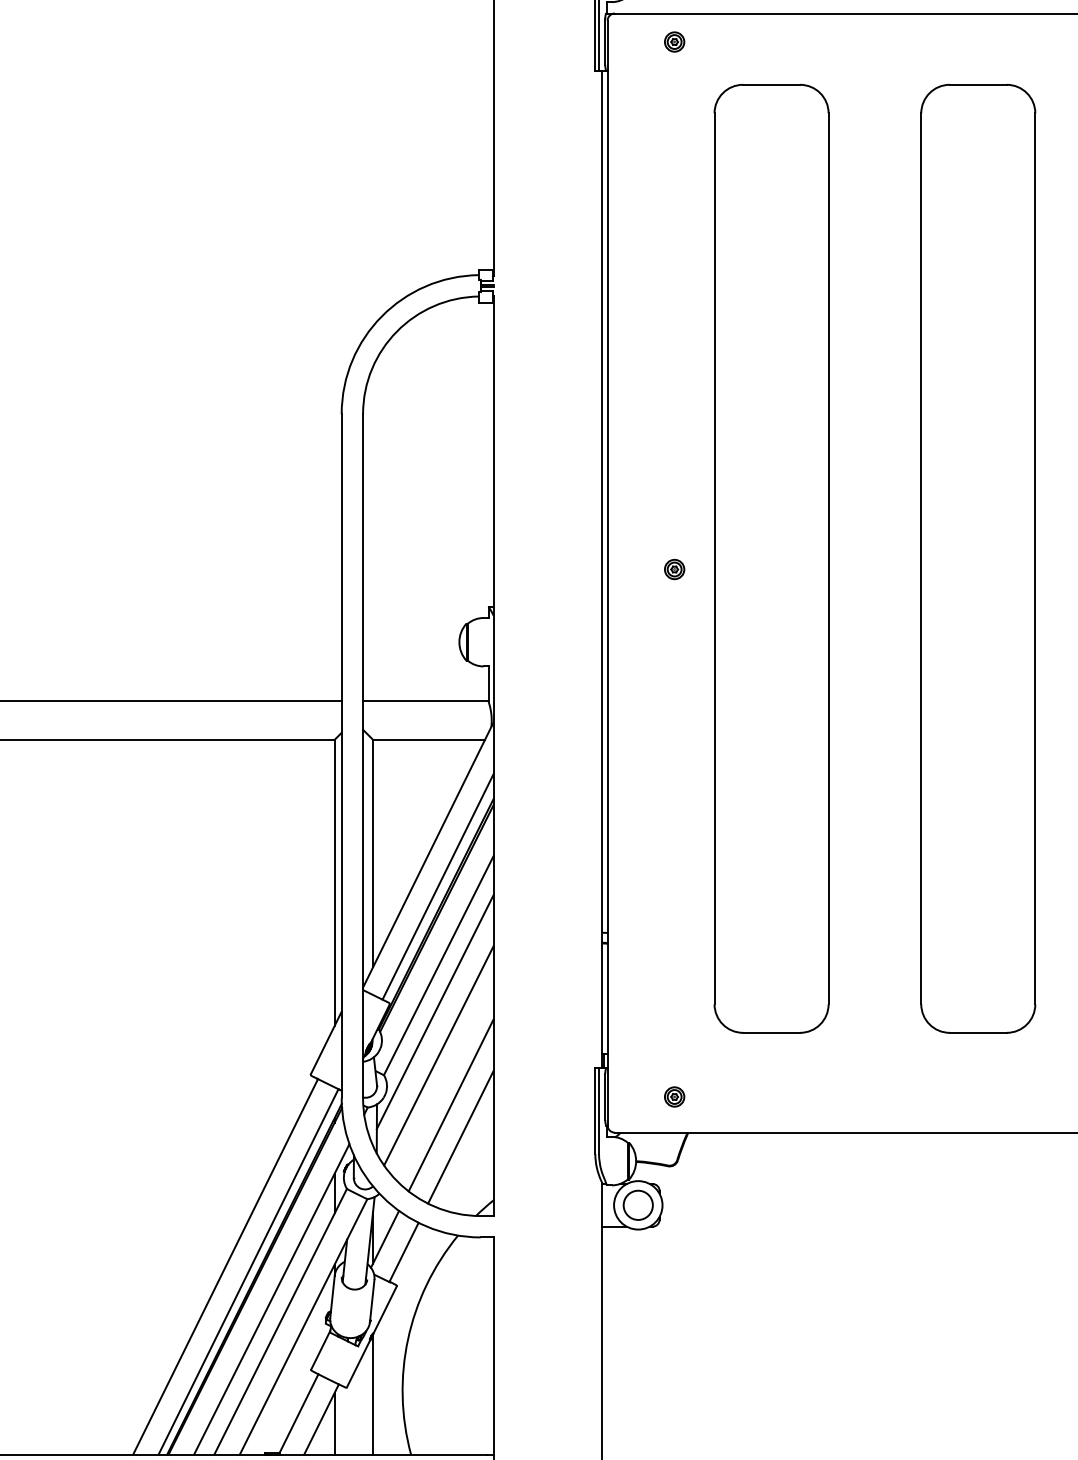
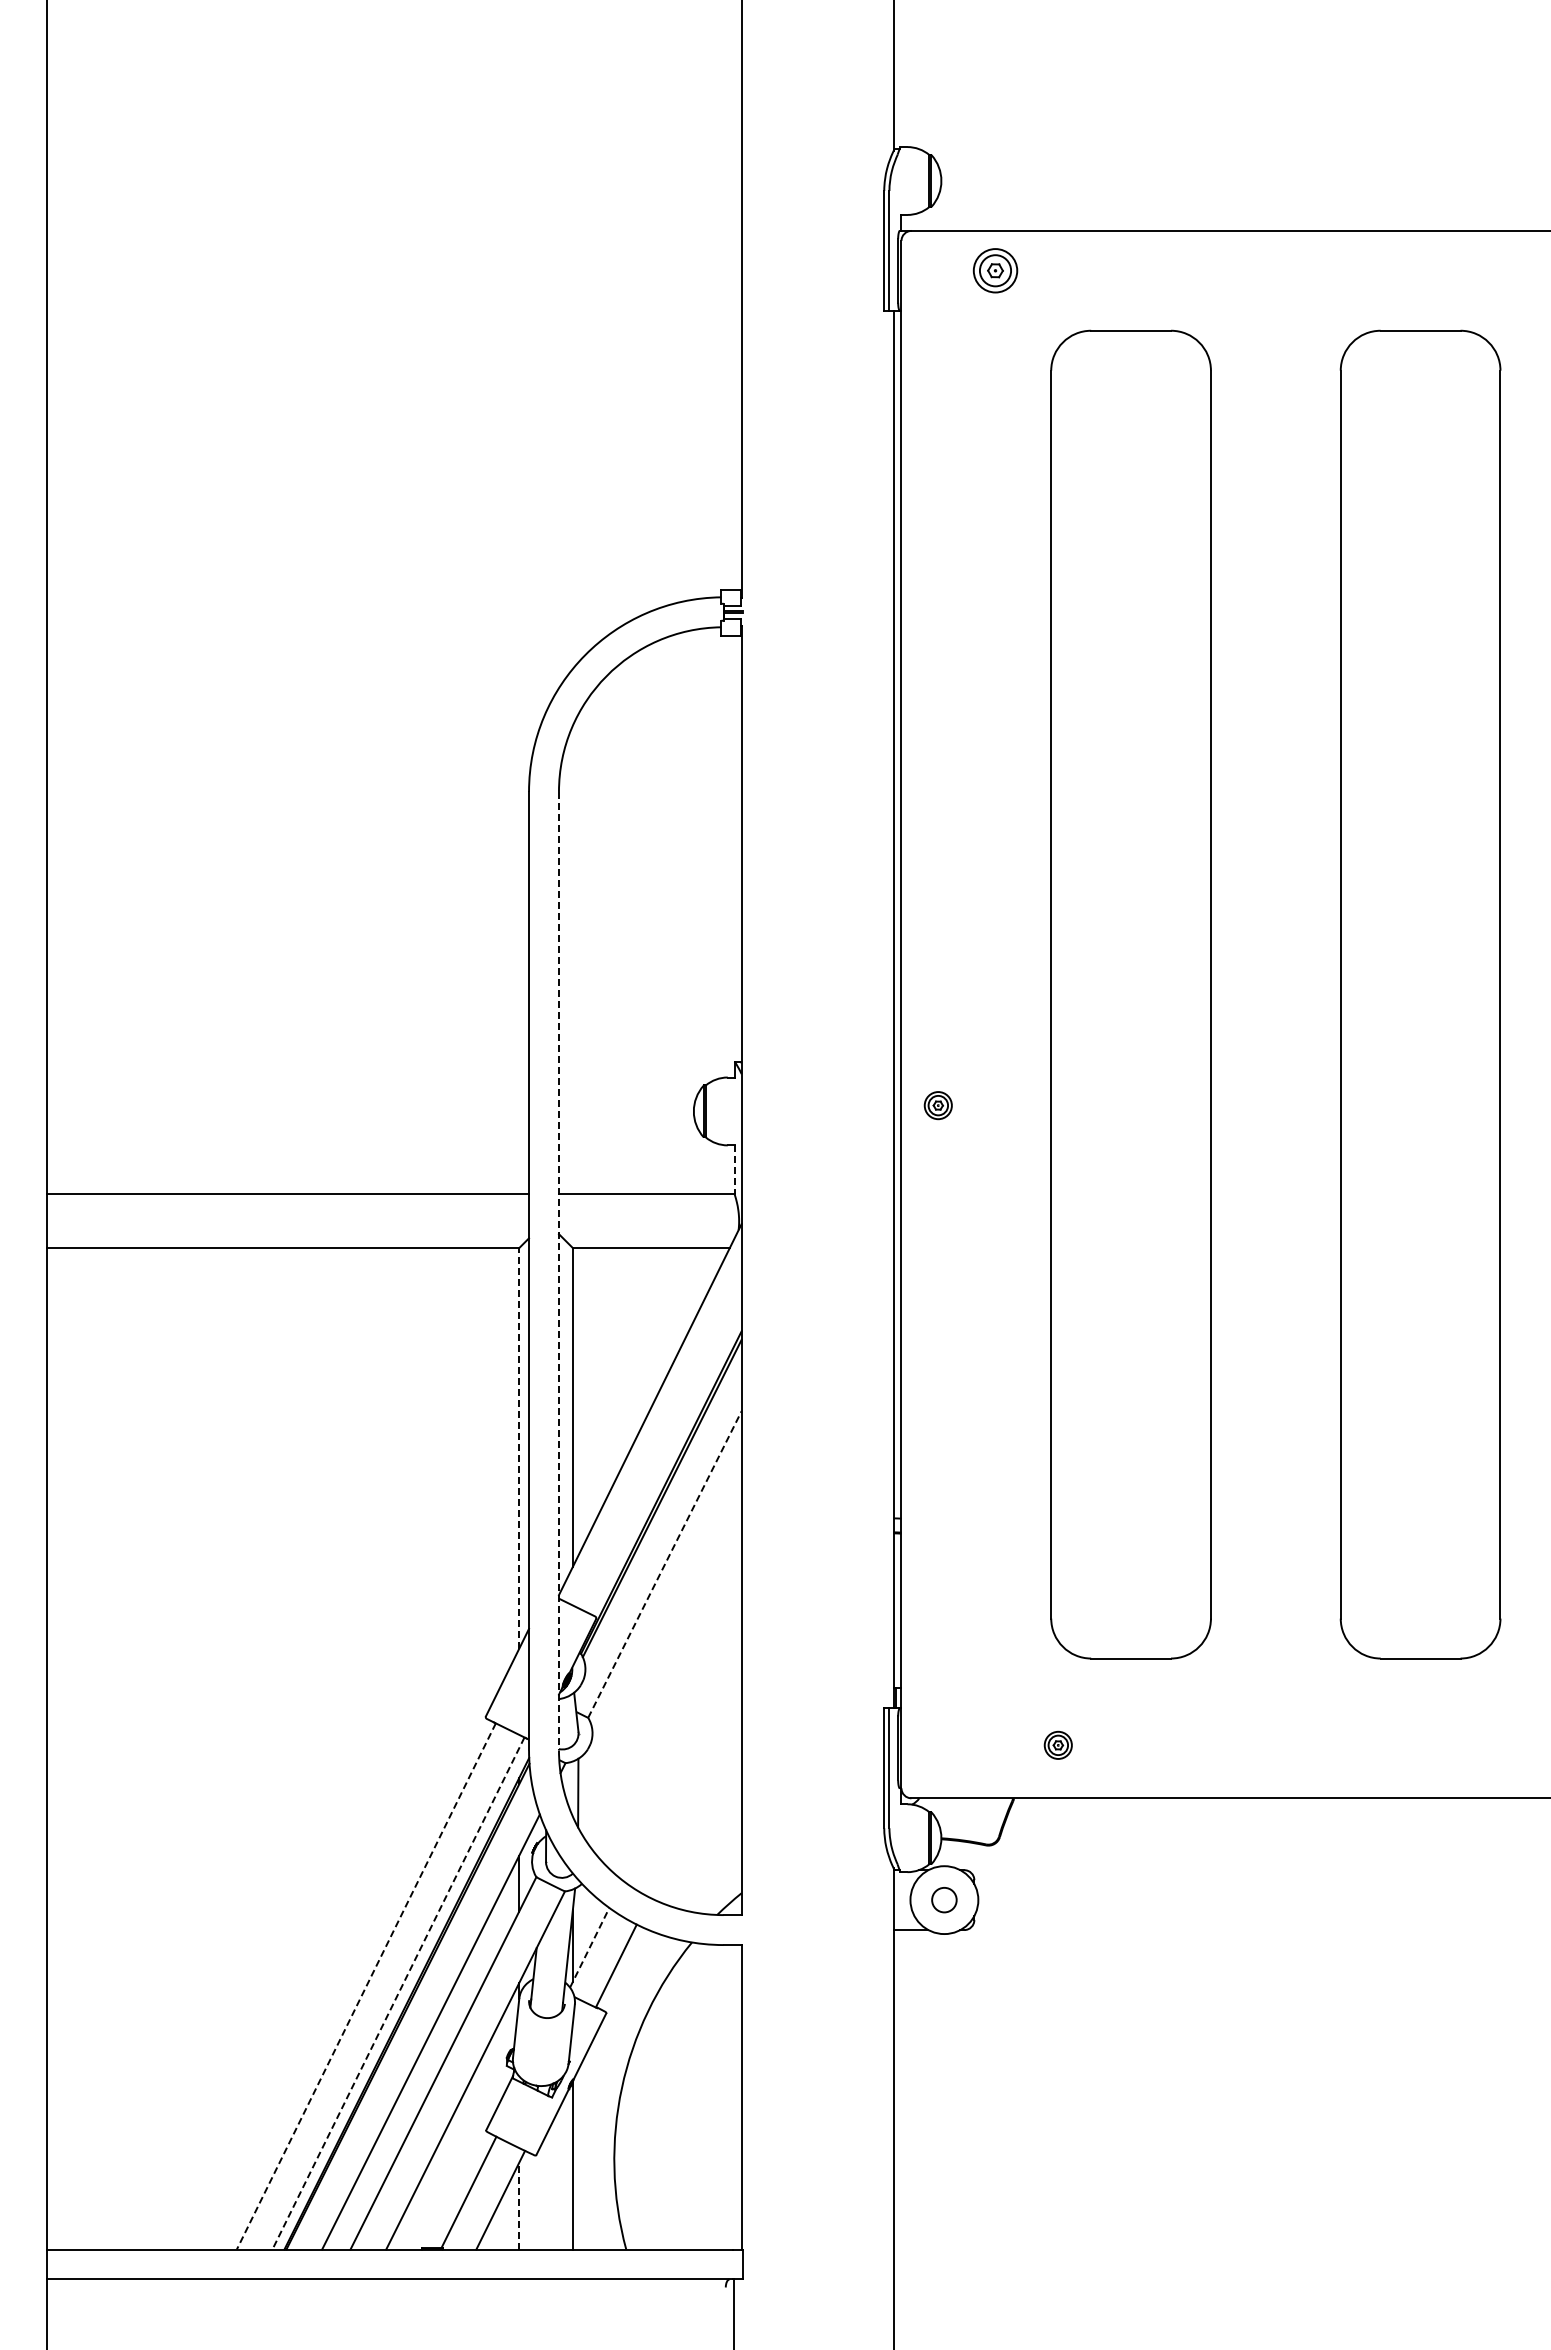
part: (674, 41) -> (994, 270), size x1.6
part: (674, 569) -> (937, 1105), moved
line: (488, 683) -> (734, 1169), solid -> dashed
line: (362, 756) -> (558, 1271), solid -> dashed
line: (334, 882) -> (519, 1447), solid -> dashed
line: (437, 887) -> (663, 1454), removed
line: (439, 965) -> (665, 1564), solid -> dashed
line: (434, 1012) -> (659, 1629), removed
line: (438, 1055) -> (664, 1690), removed
part: (674, 1096) -> (1057, 1744), moved
line: (450, 1105) -> (681, 1760), removed
line: (460, 1137) -> (695, 1804), removed
circle: (637, 1204) -> (943, 1899), size x0.6
line: (384, 1239) -> (589, 1947), solid -> dashed
line: (225, 1267) -> (366, 1986), solid -> dashed
line: (248, 1272) -> (398, 1993), solid -> dashed
line: (334, 1423) -> (519, 2205), solid -> dashed

